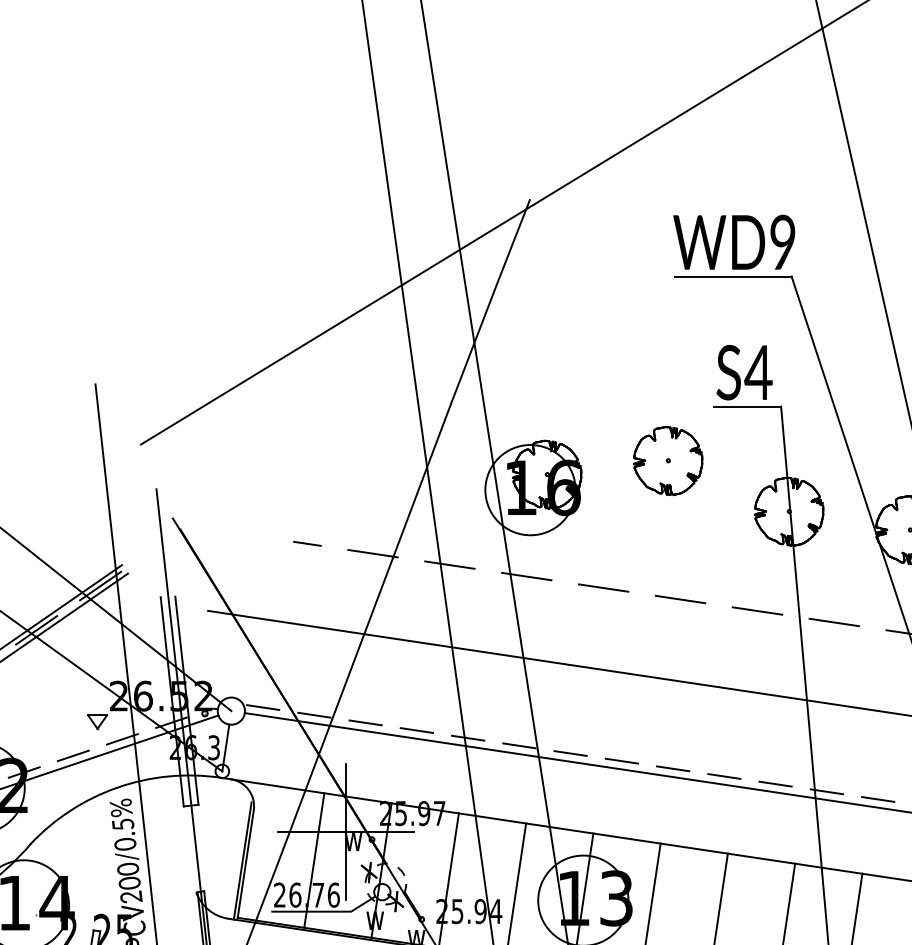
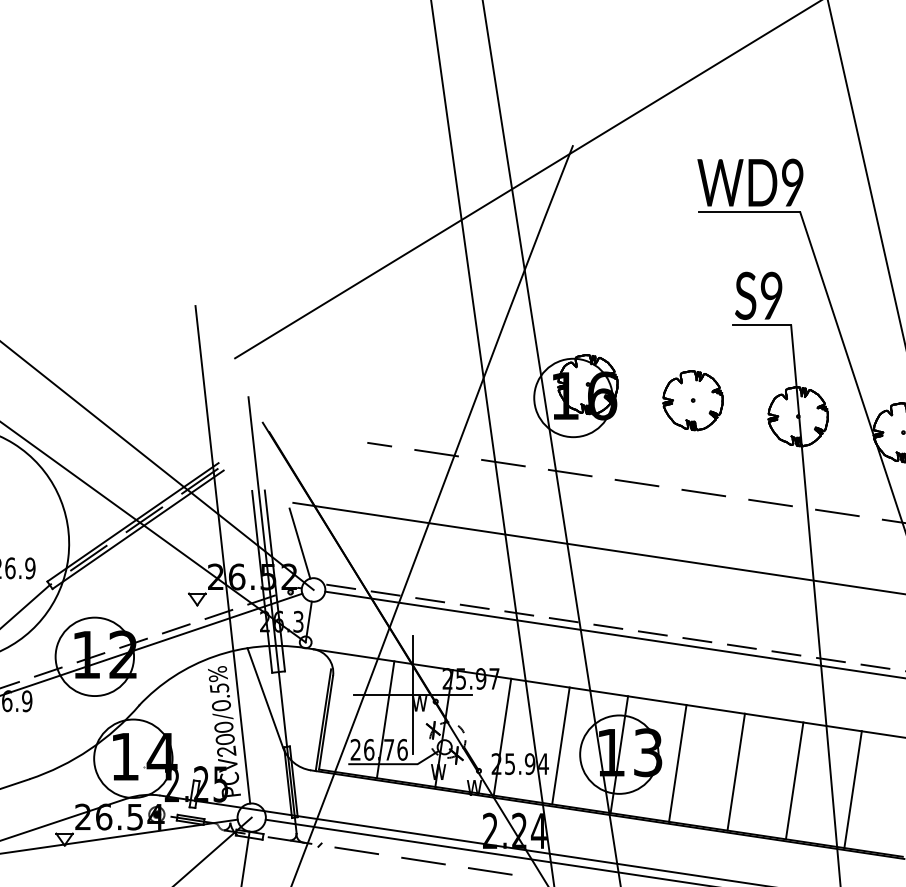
text: (758, 372) -> (771, 295), S4 -> S9
part: (667, 460) -> (692, 400), moved
line: (215, 657) -> (299, 543), added
line: (174, 834) -> (264, 697), added

